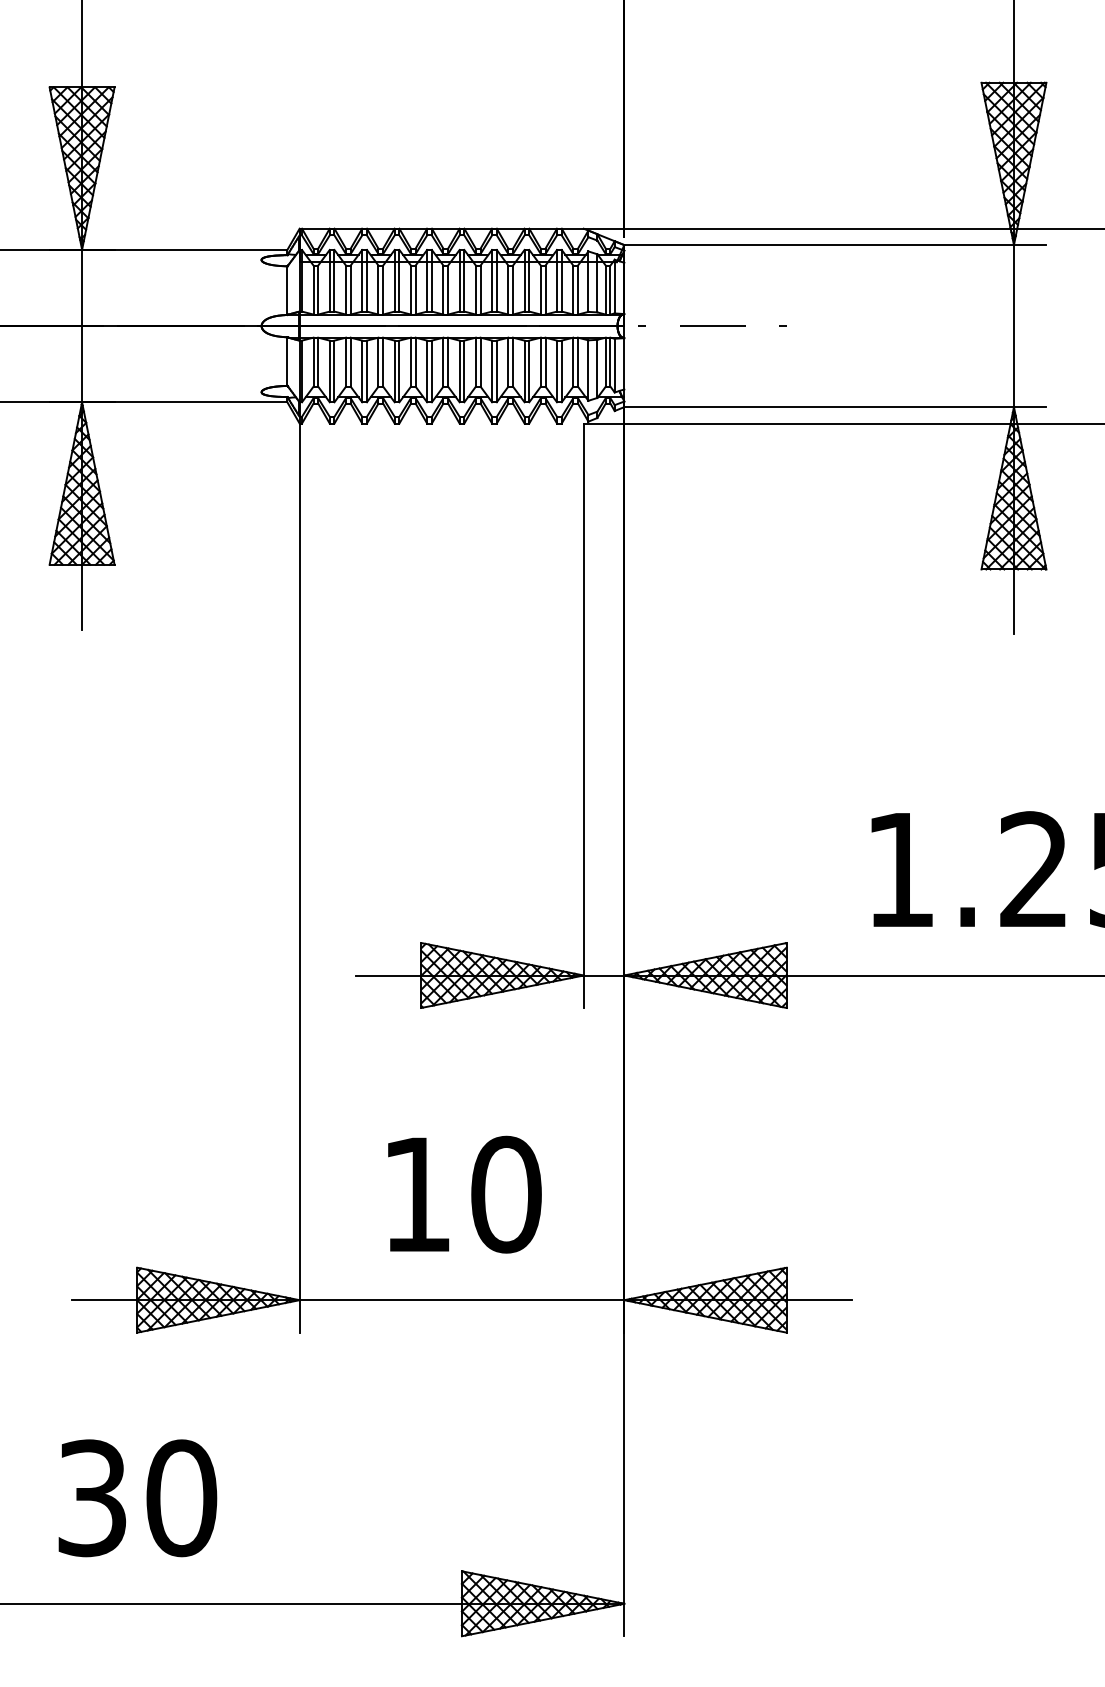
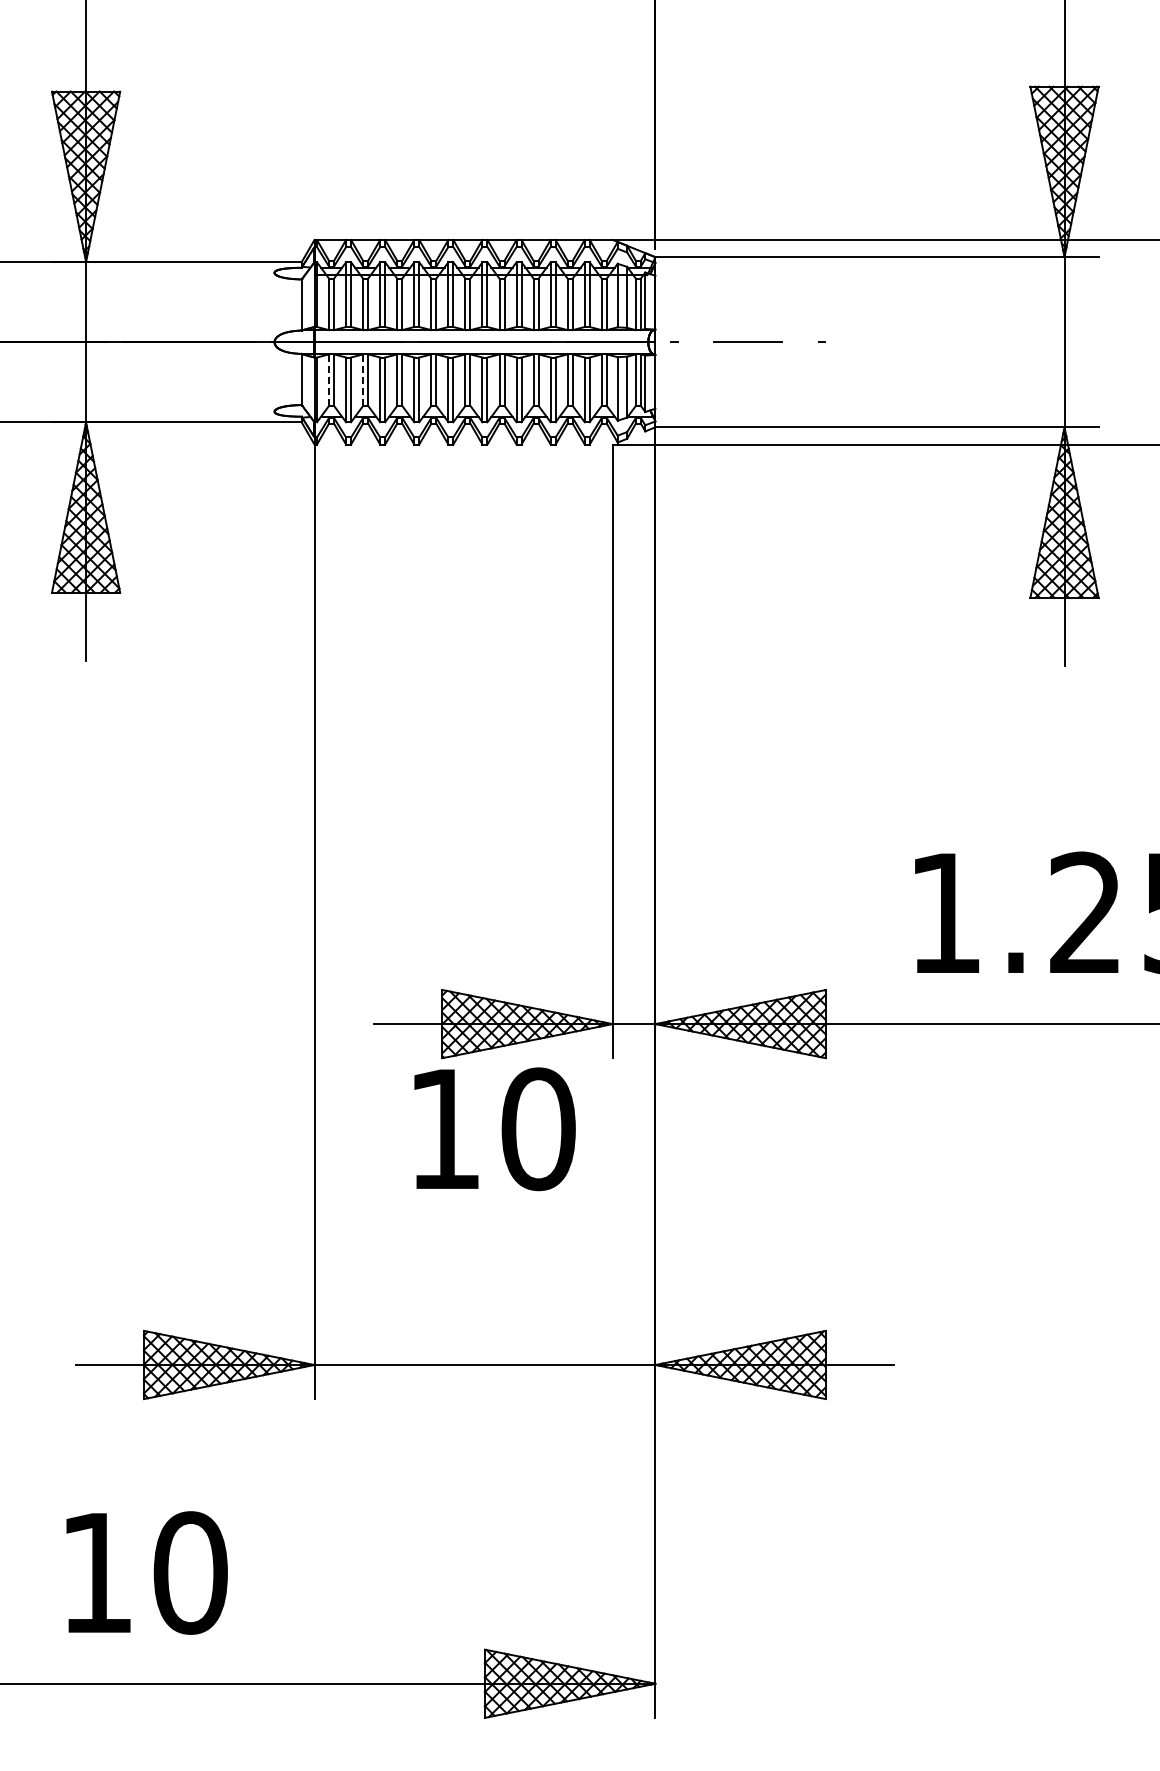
line: (313, 362) -> (329, 380), solid -> dashed
line: (346, 362) -> (363, 380), solid -> dashed
text: (464, 1194) -> (494, 1129), moved
text: (92, 1497) -> (96, 1572), 30 -> 10

